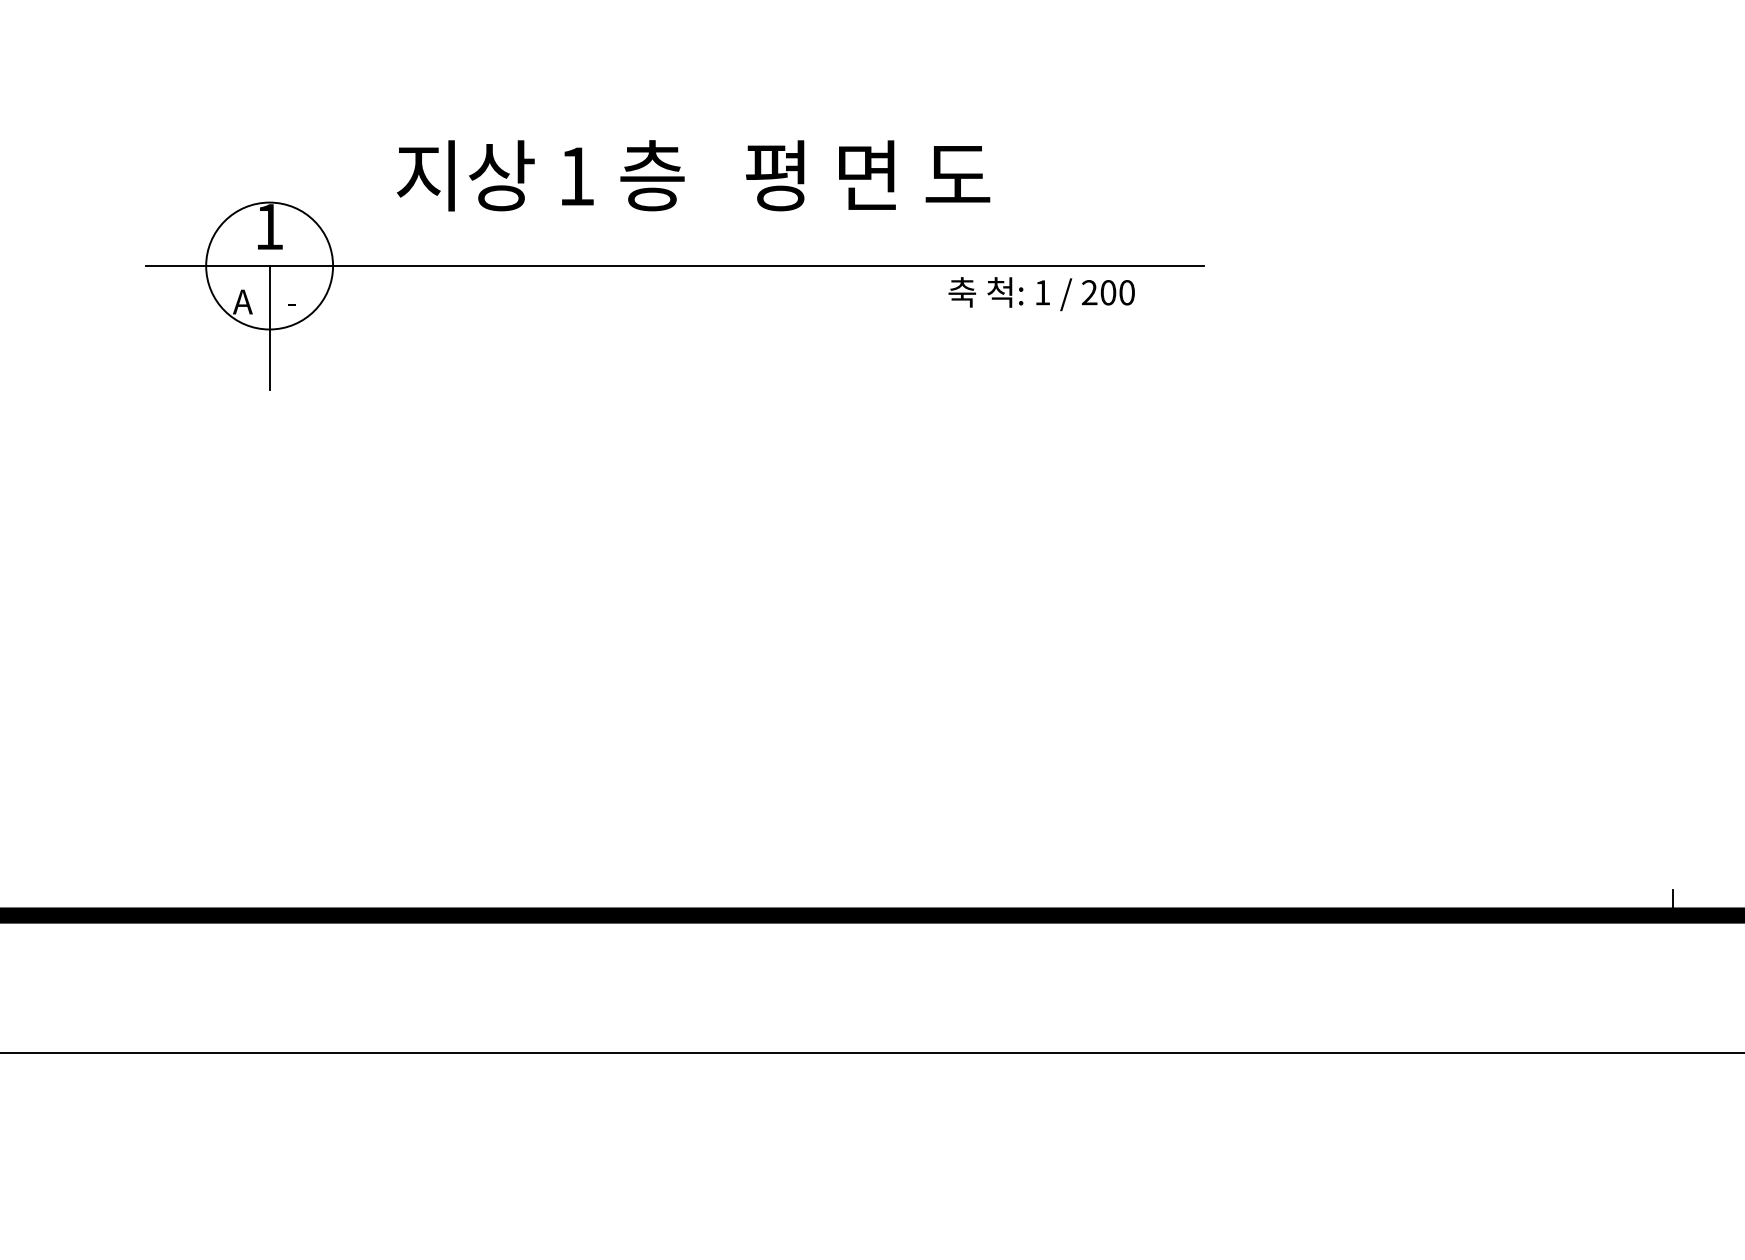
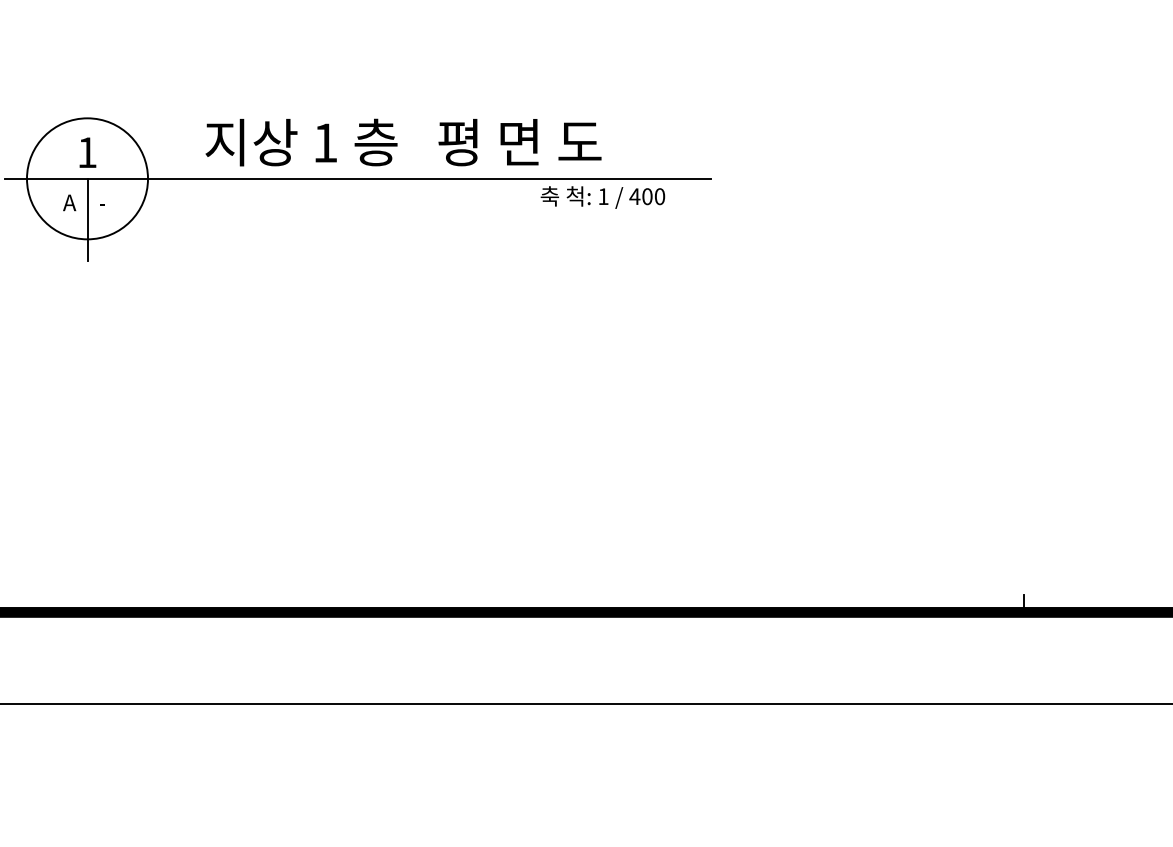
text: (693, 175) -> (403, 142), moved
circle: (269, 265) -> (87, 178), size x1.43
text: (1089, 292) -> (634, 196), 200 -> 400

